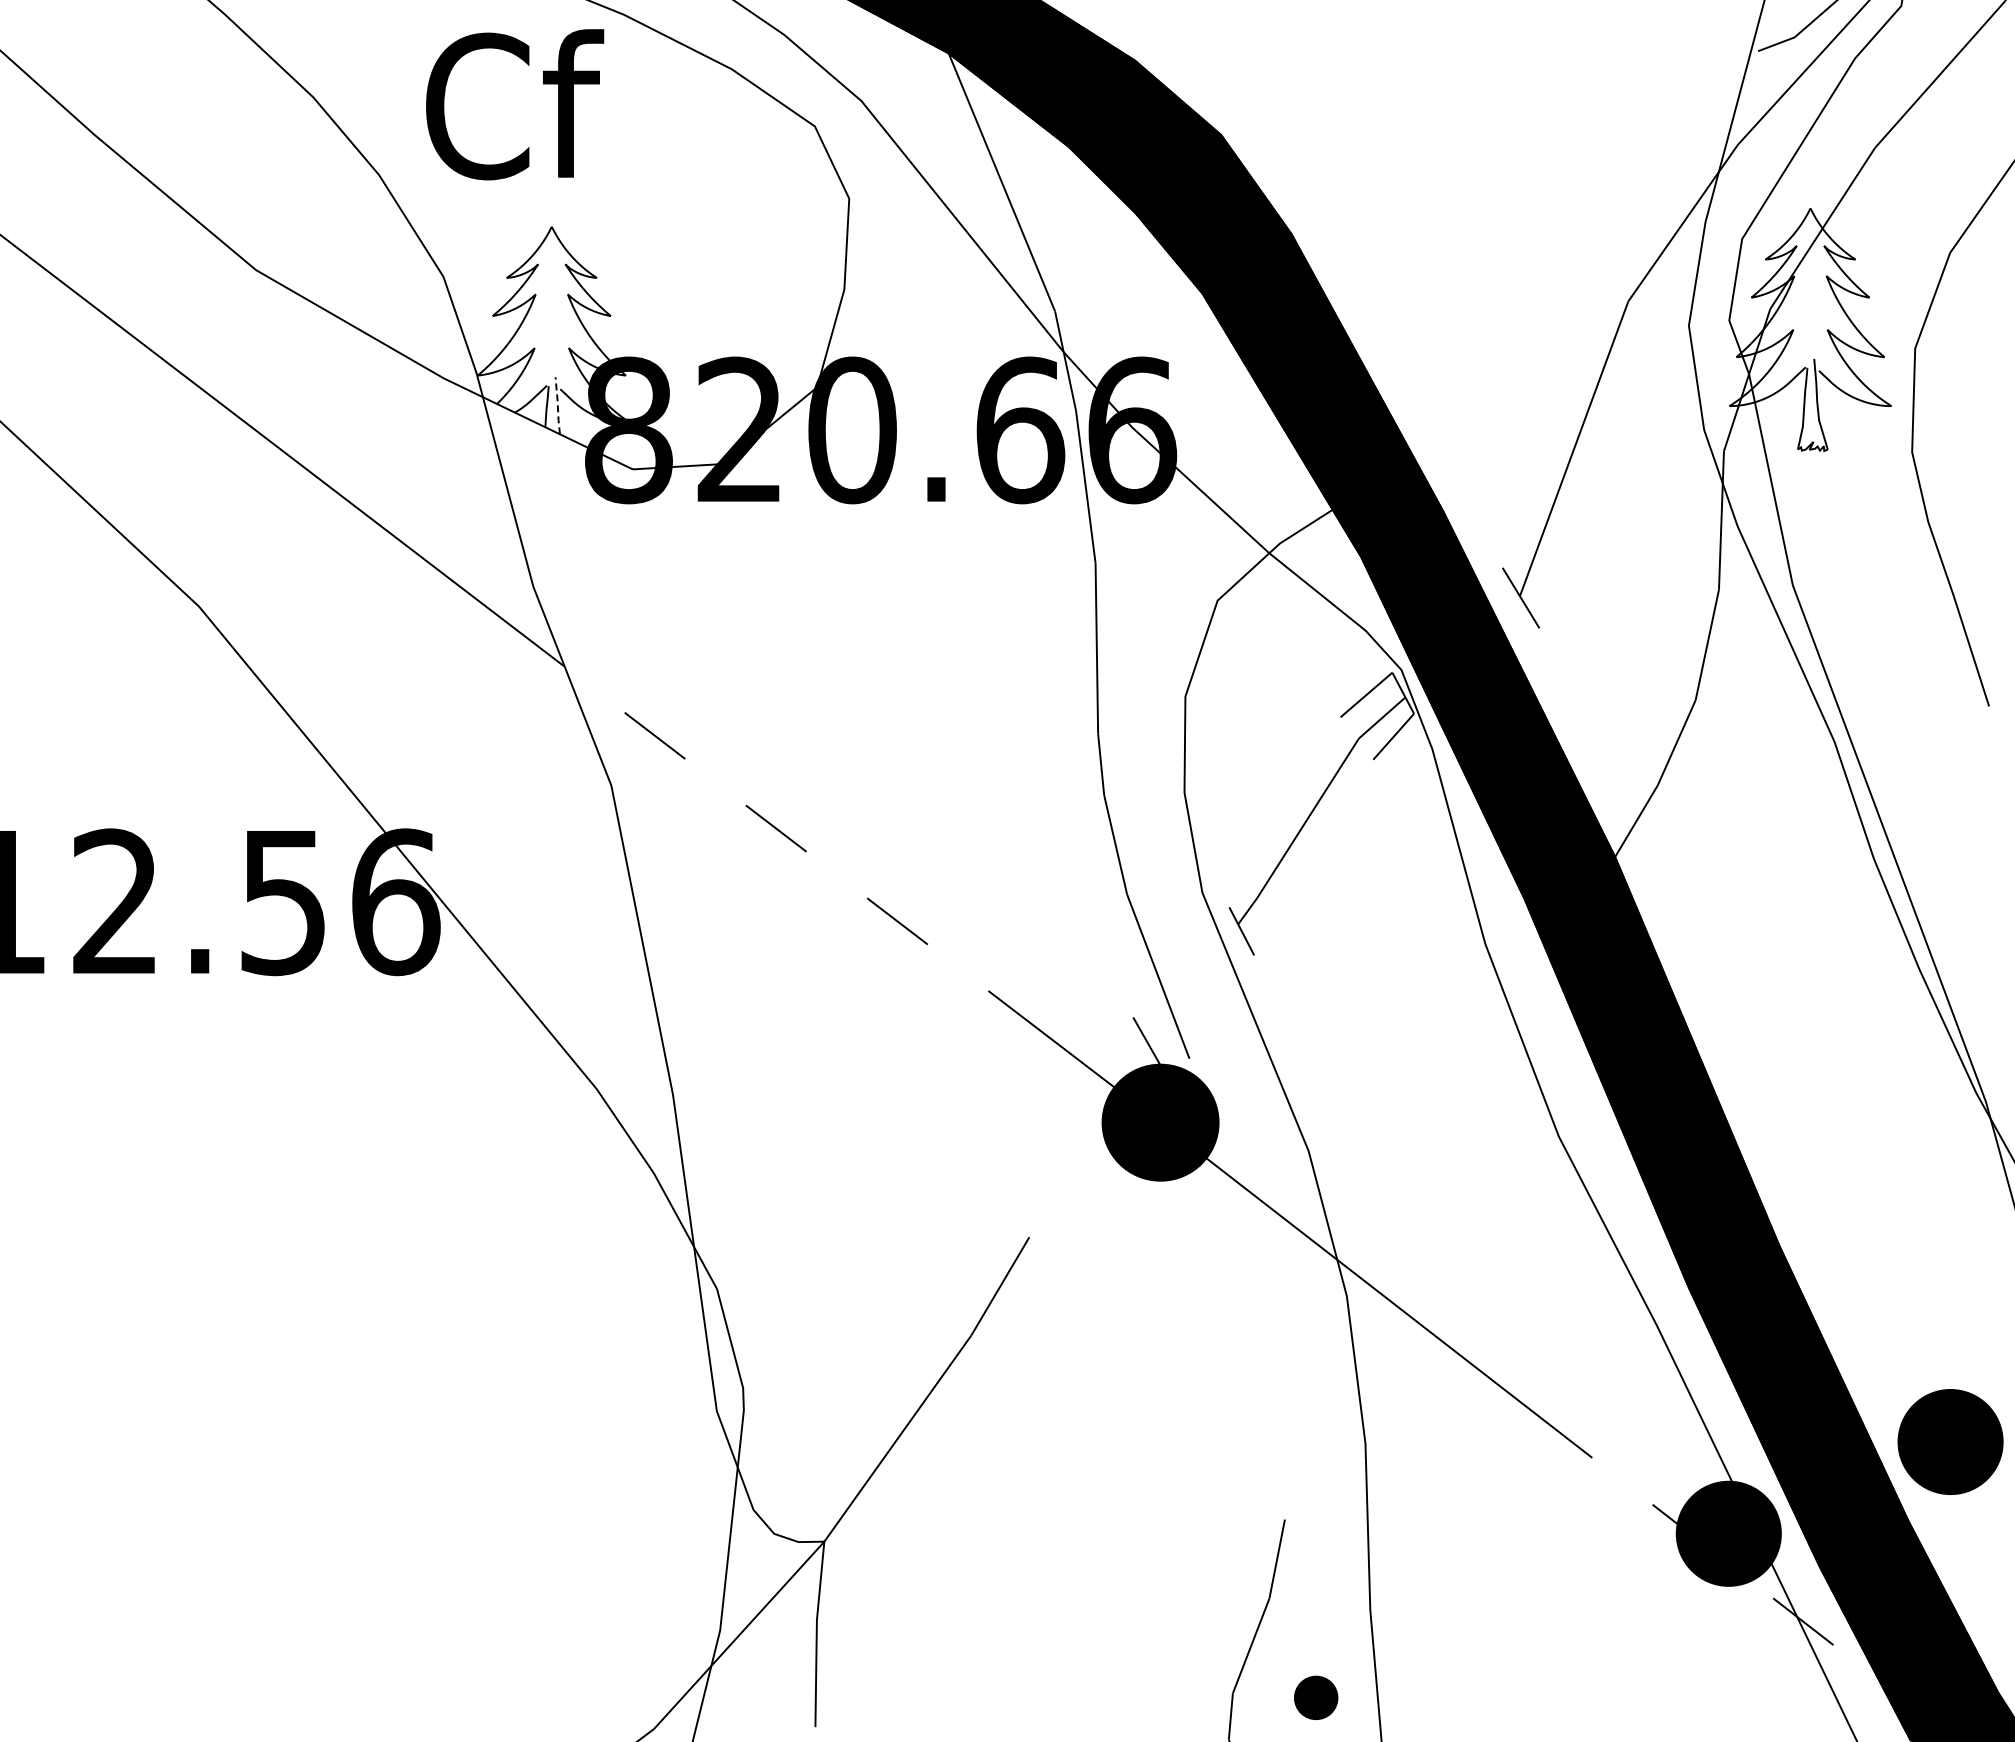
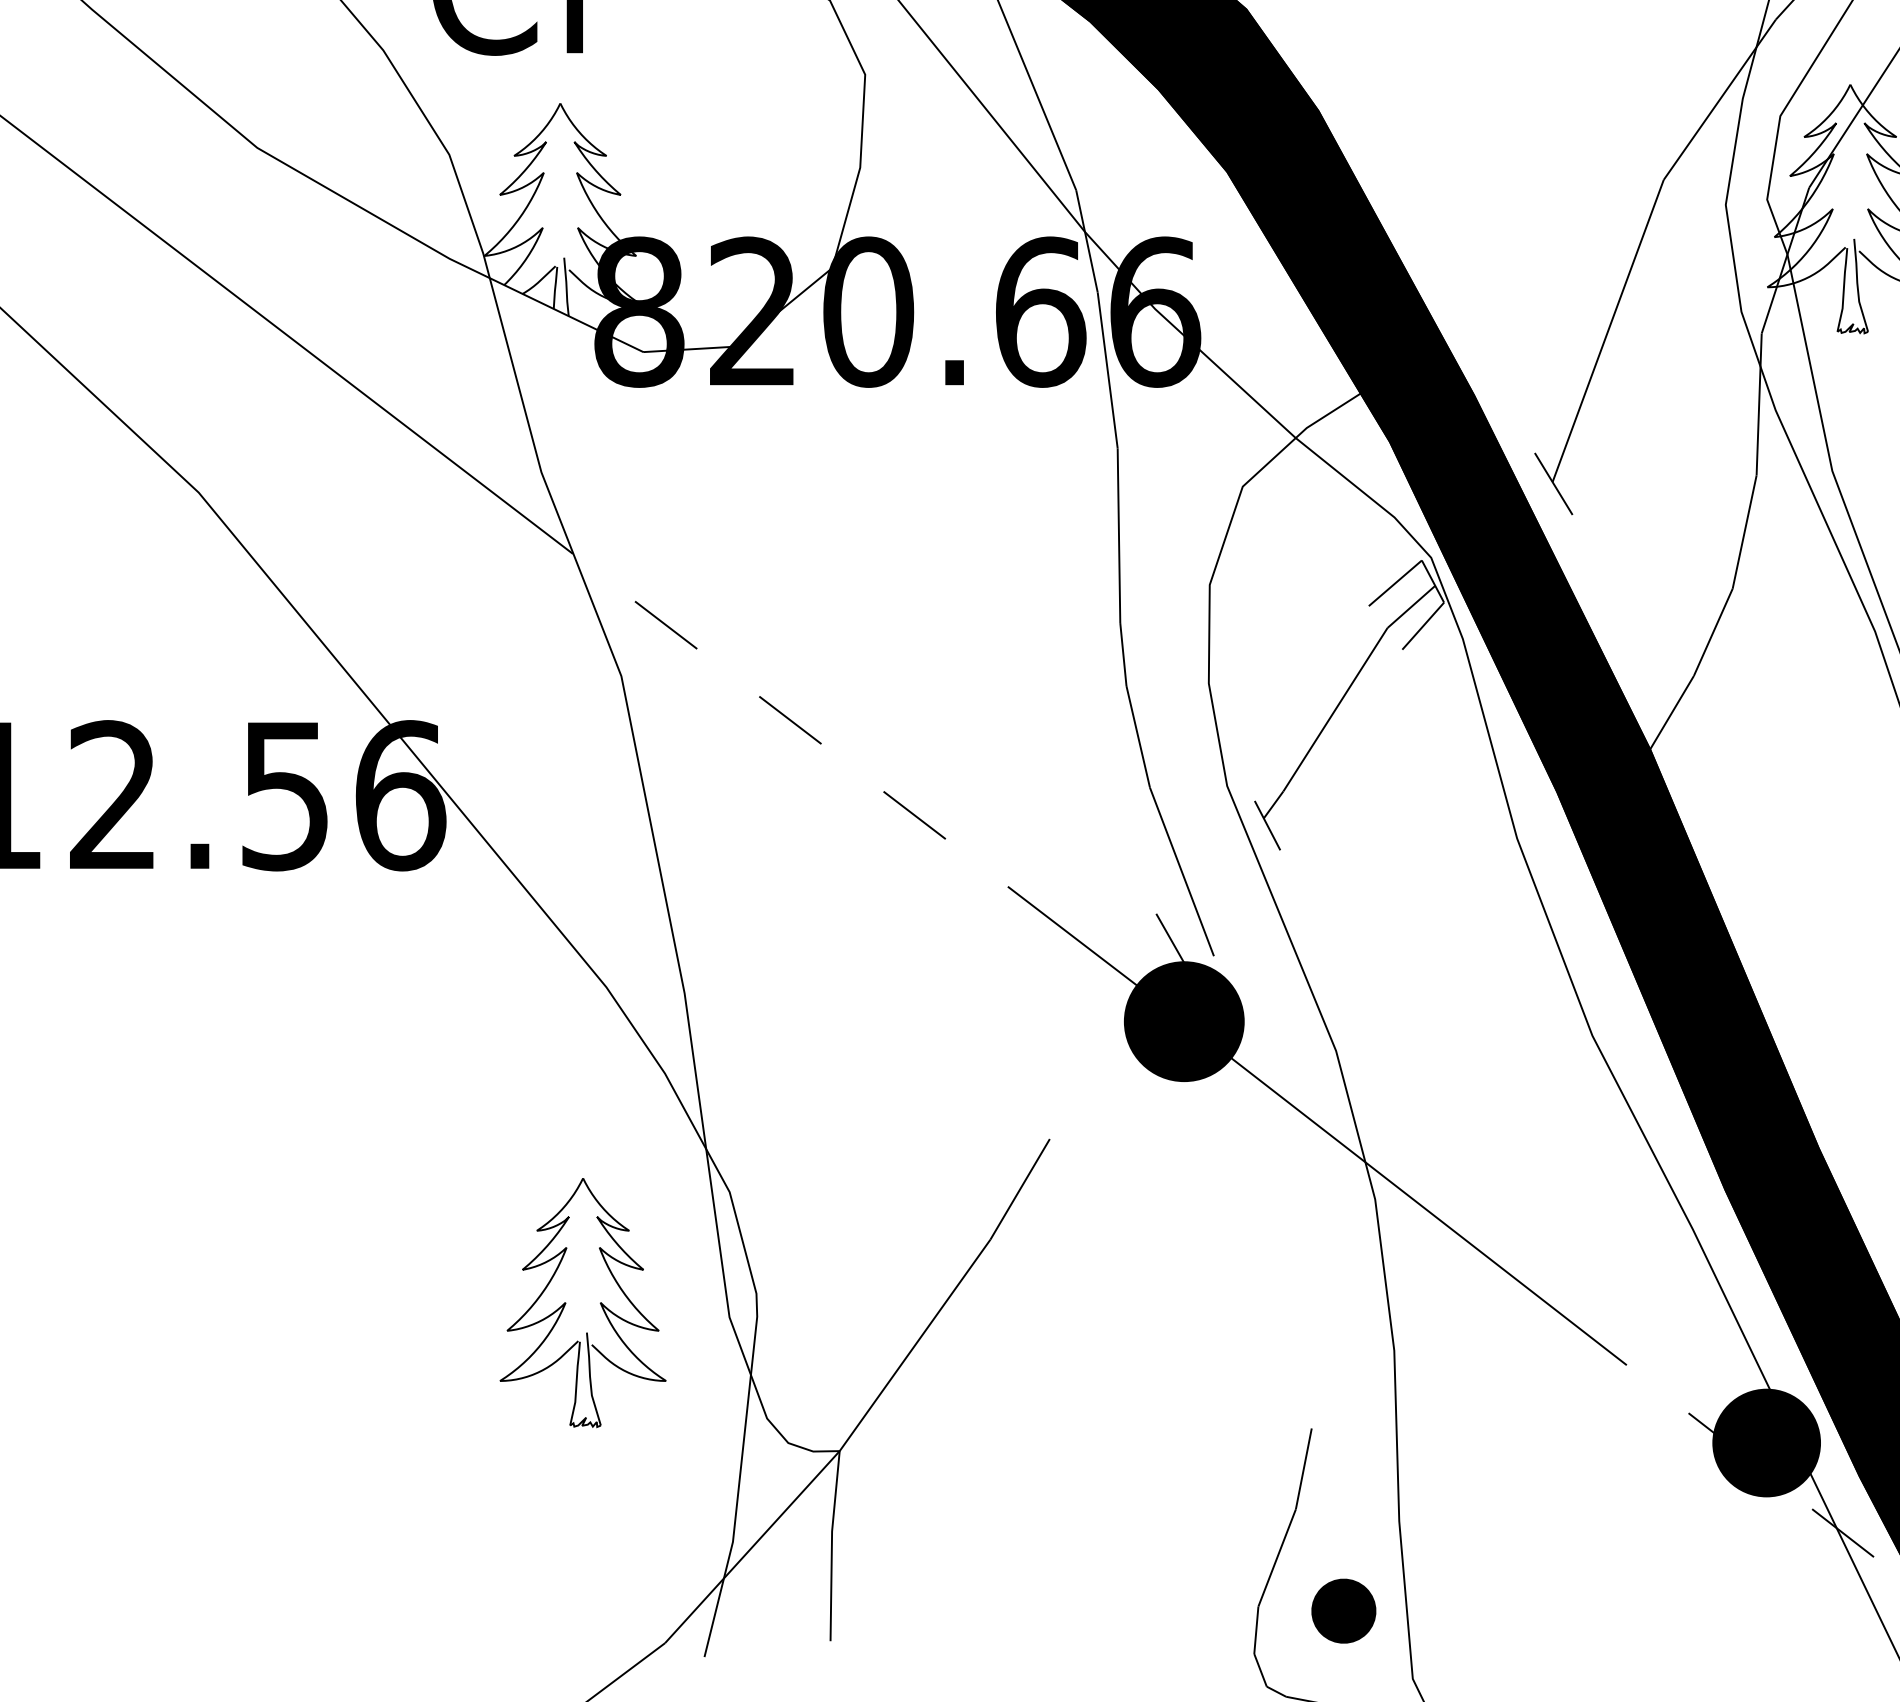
line: (557, 405) -> (566, 286), dashed -> solid
part: (557, 1397) -> (566, 1303), added
part: (1315, 1697) -> (1343, 1610), size x1.43

